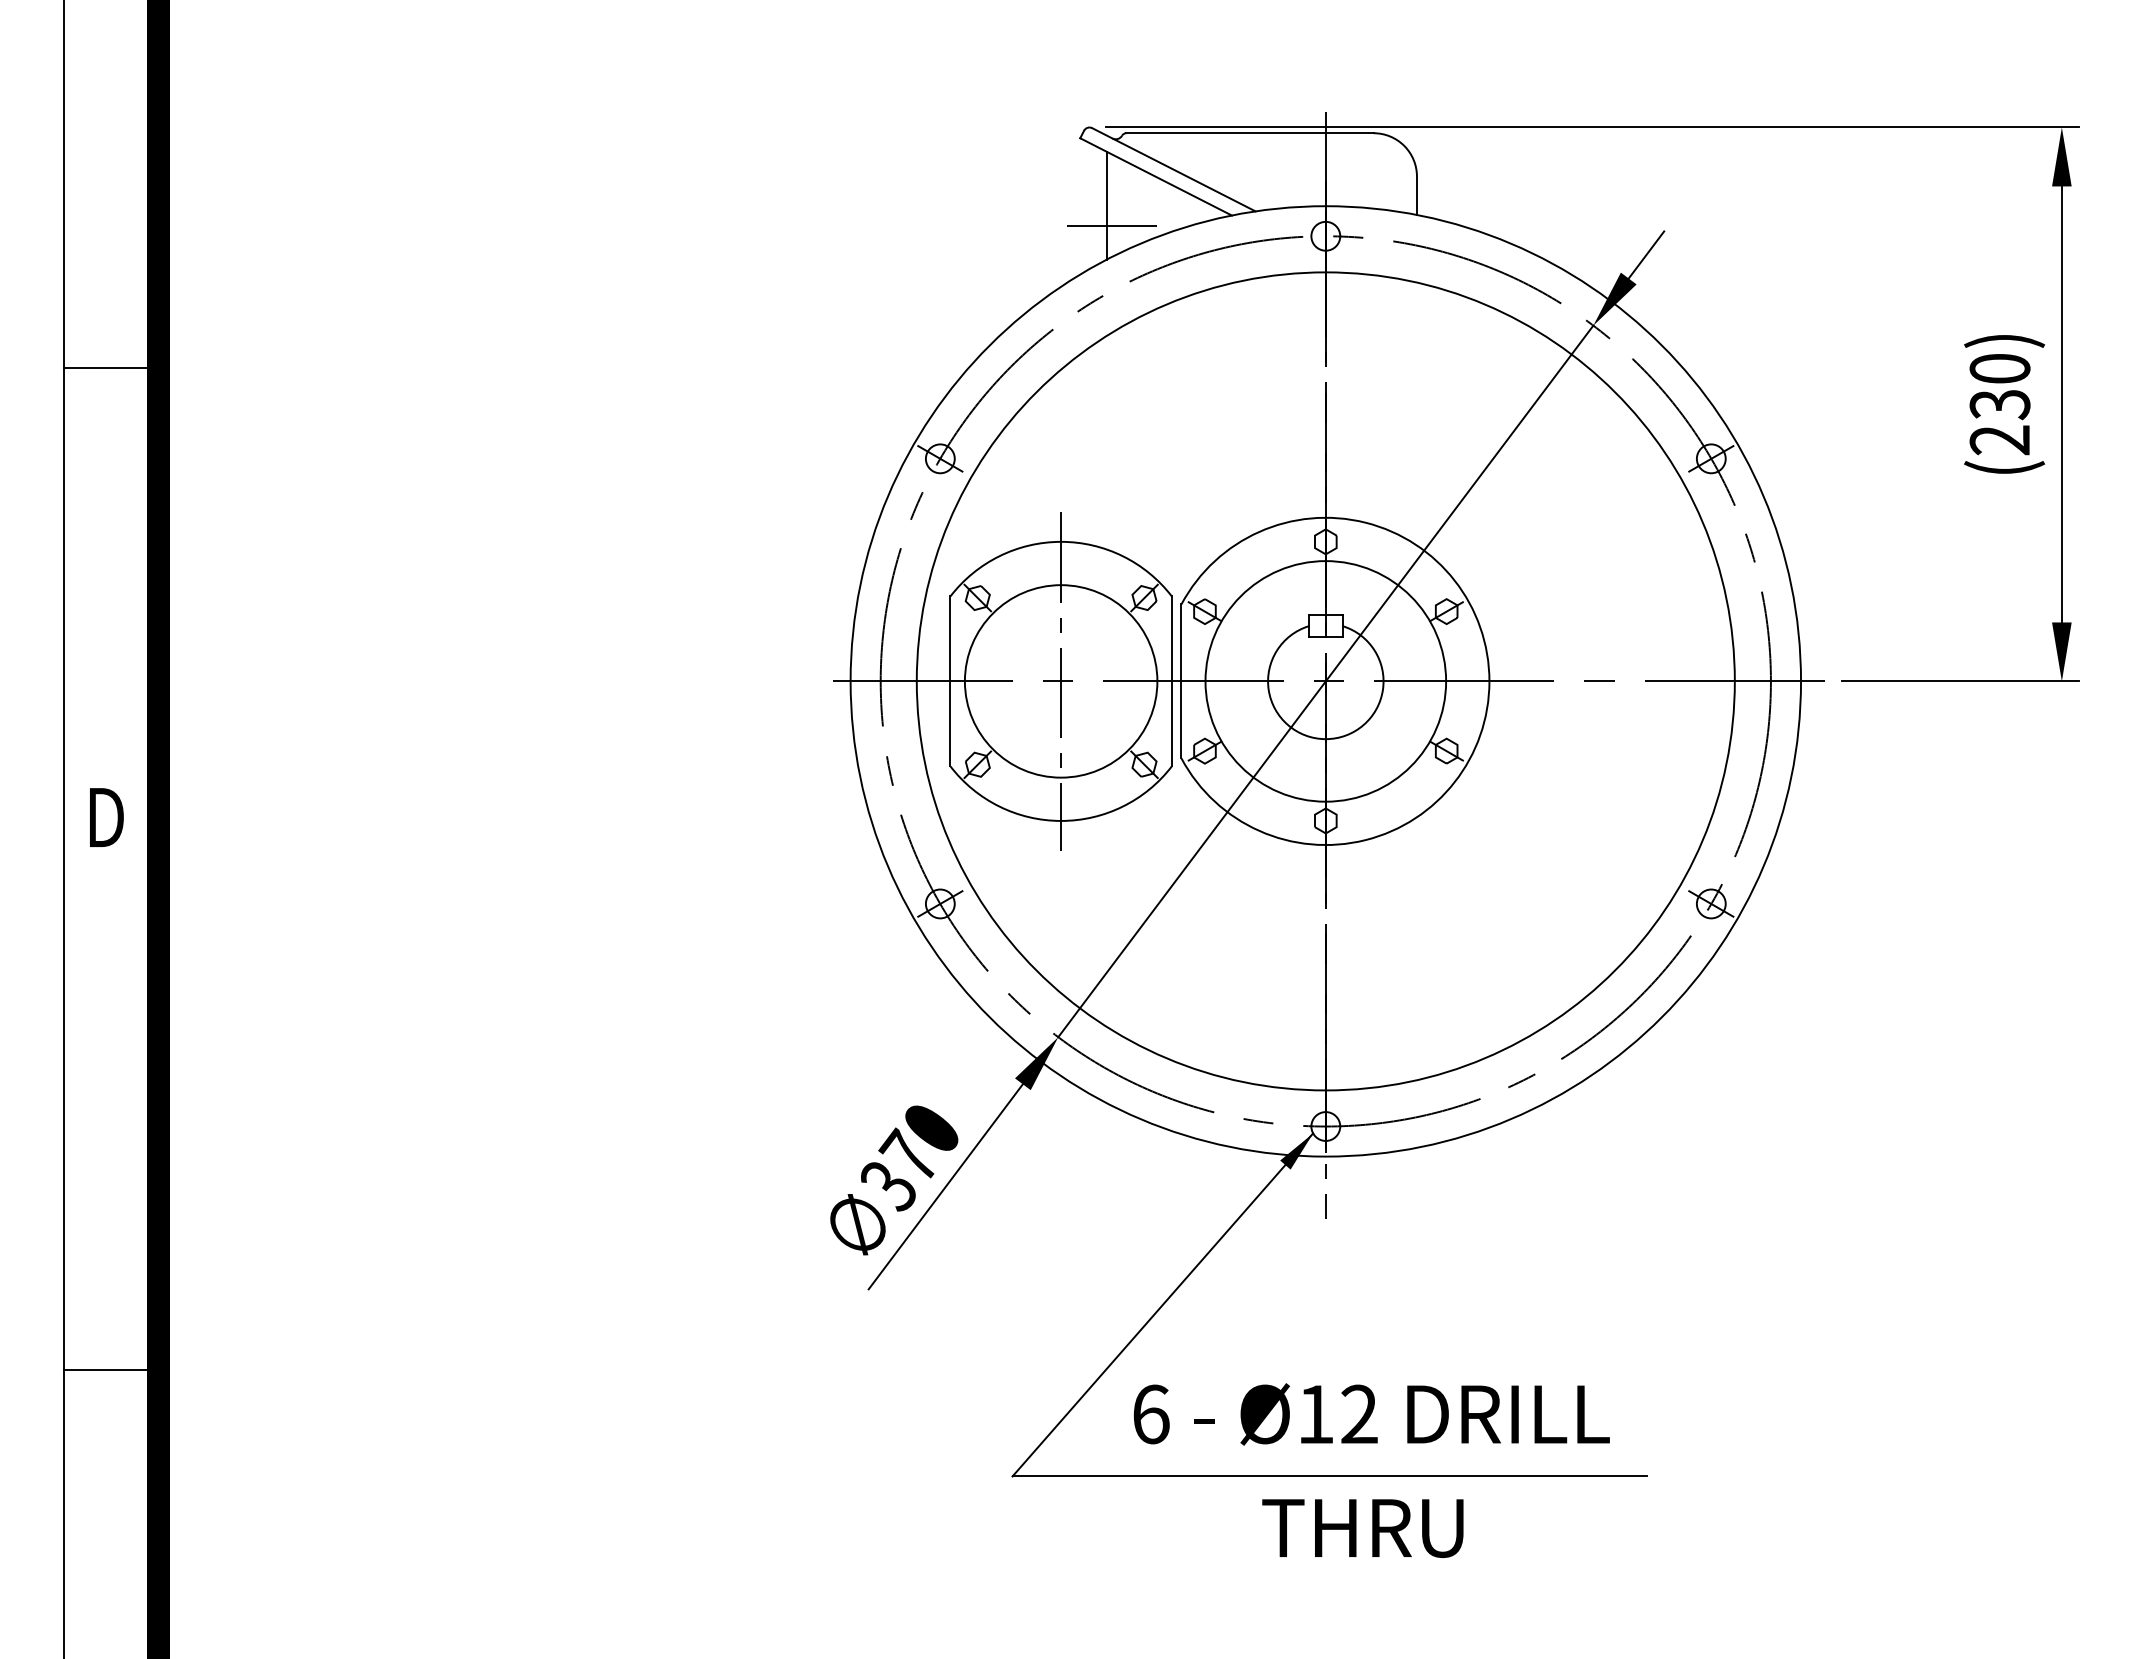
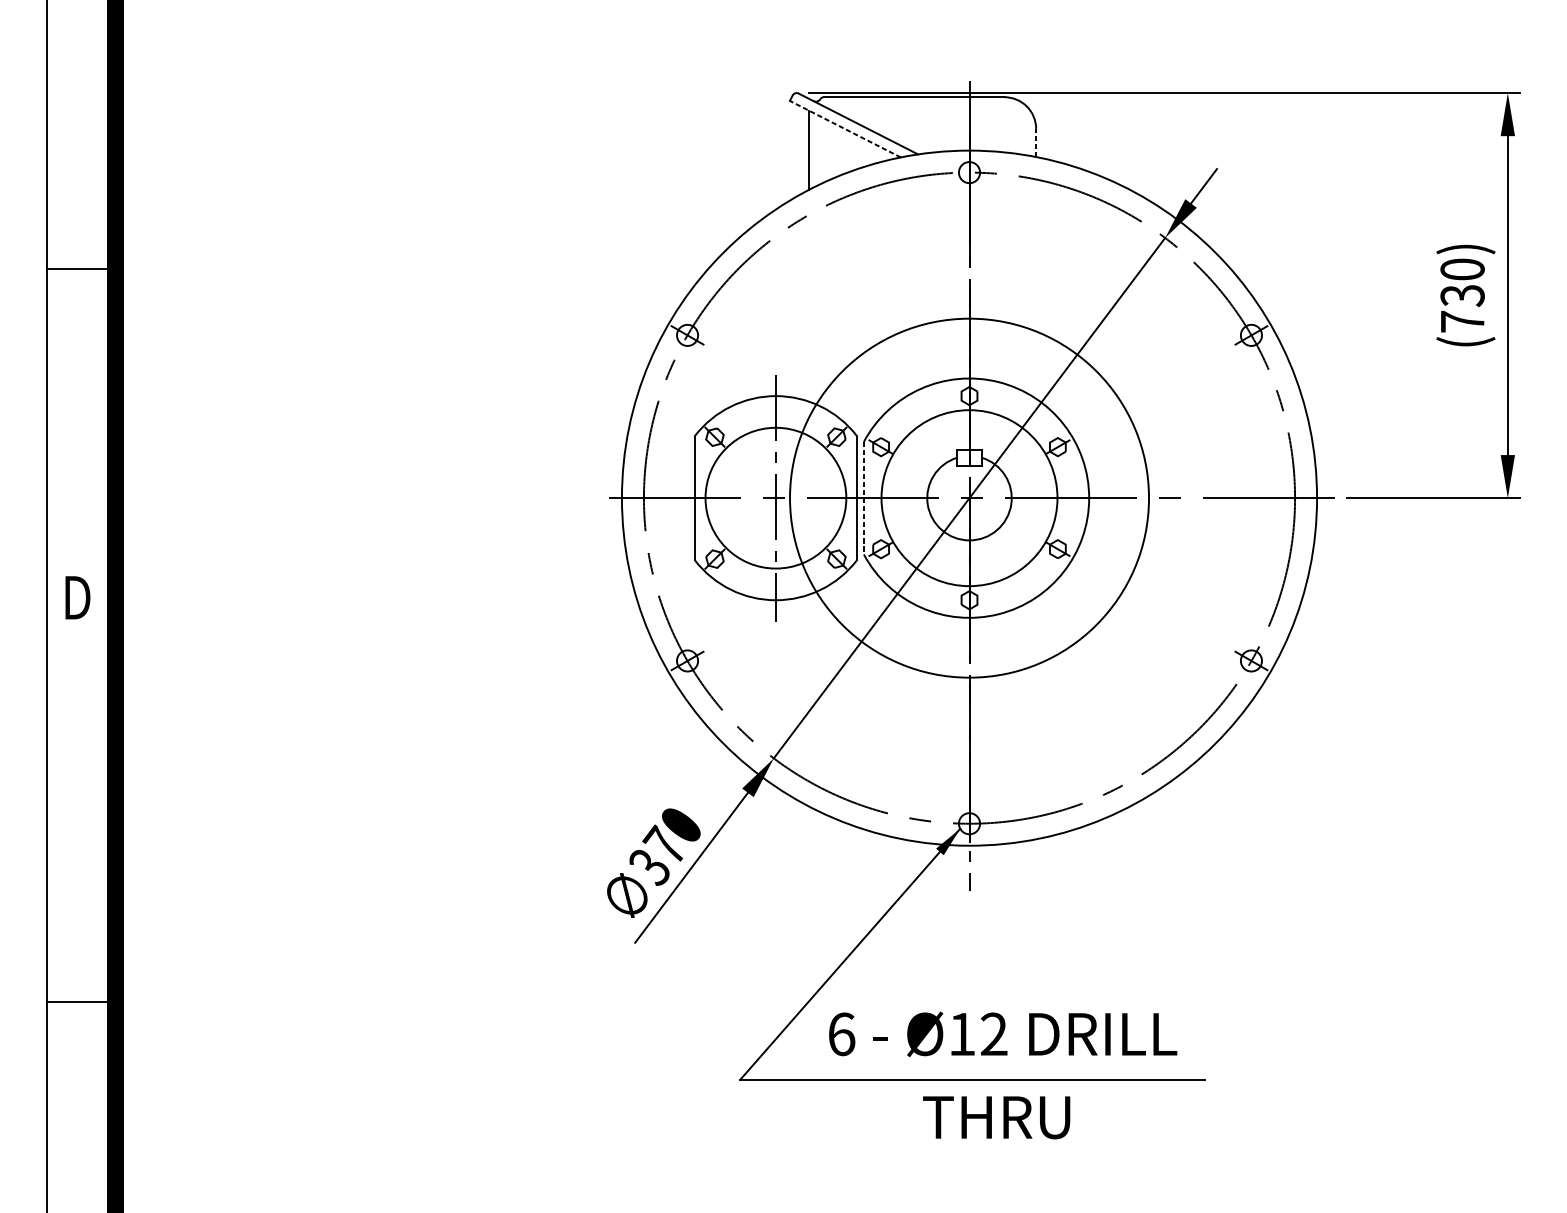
line: (1155, 176) -> (844, 128), solid -> dashed
line: (1416, 195) -> (1035, 142), solid -> dashed
line: (1106, 226) -> (809, 165), removed
text: (1999, 440) -> (1462, 321), (230) -> (730)
line: (1181, 681) -> (863, 498), solid -> dashed
circle: (1325, 681) -> (969, 498), size x0.6

